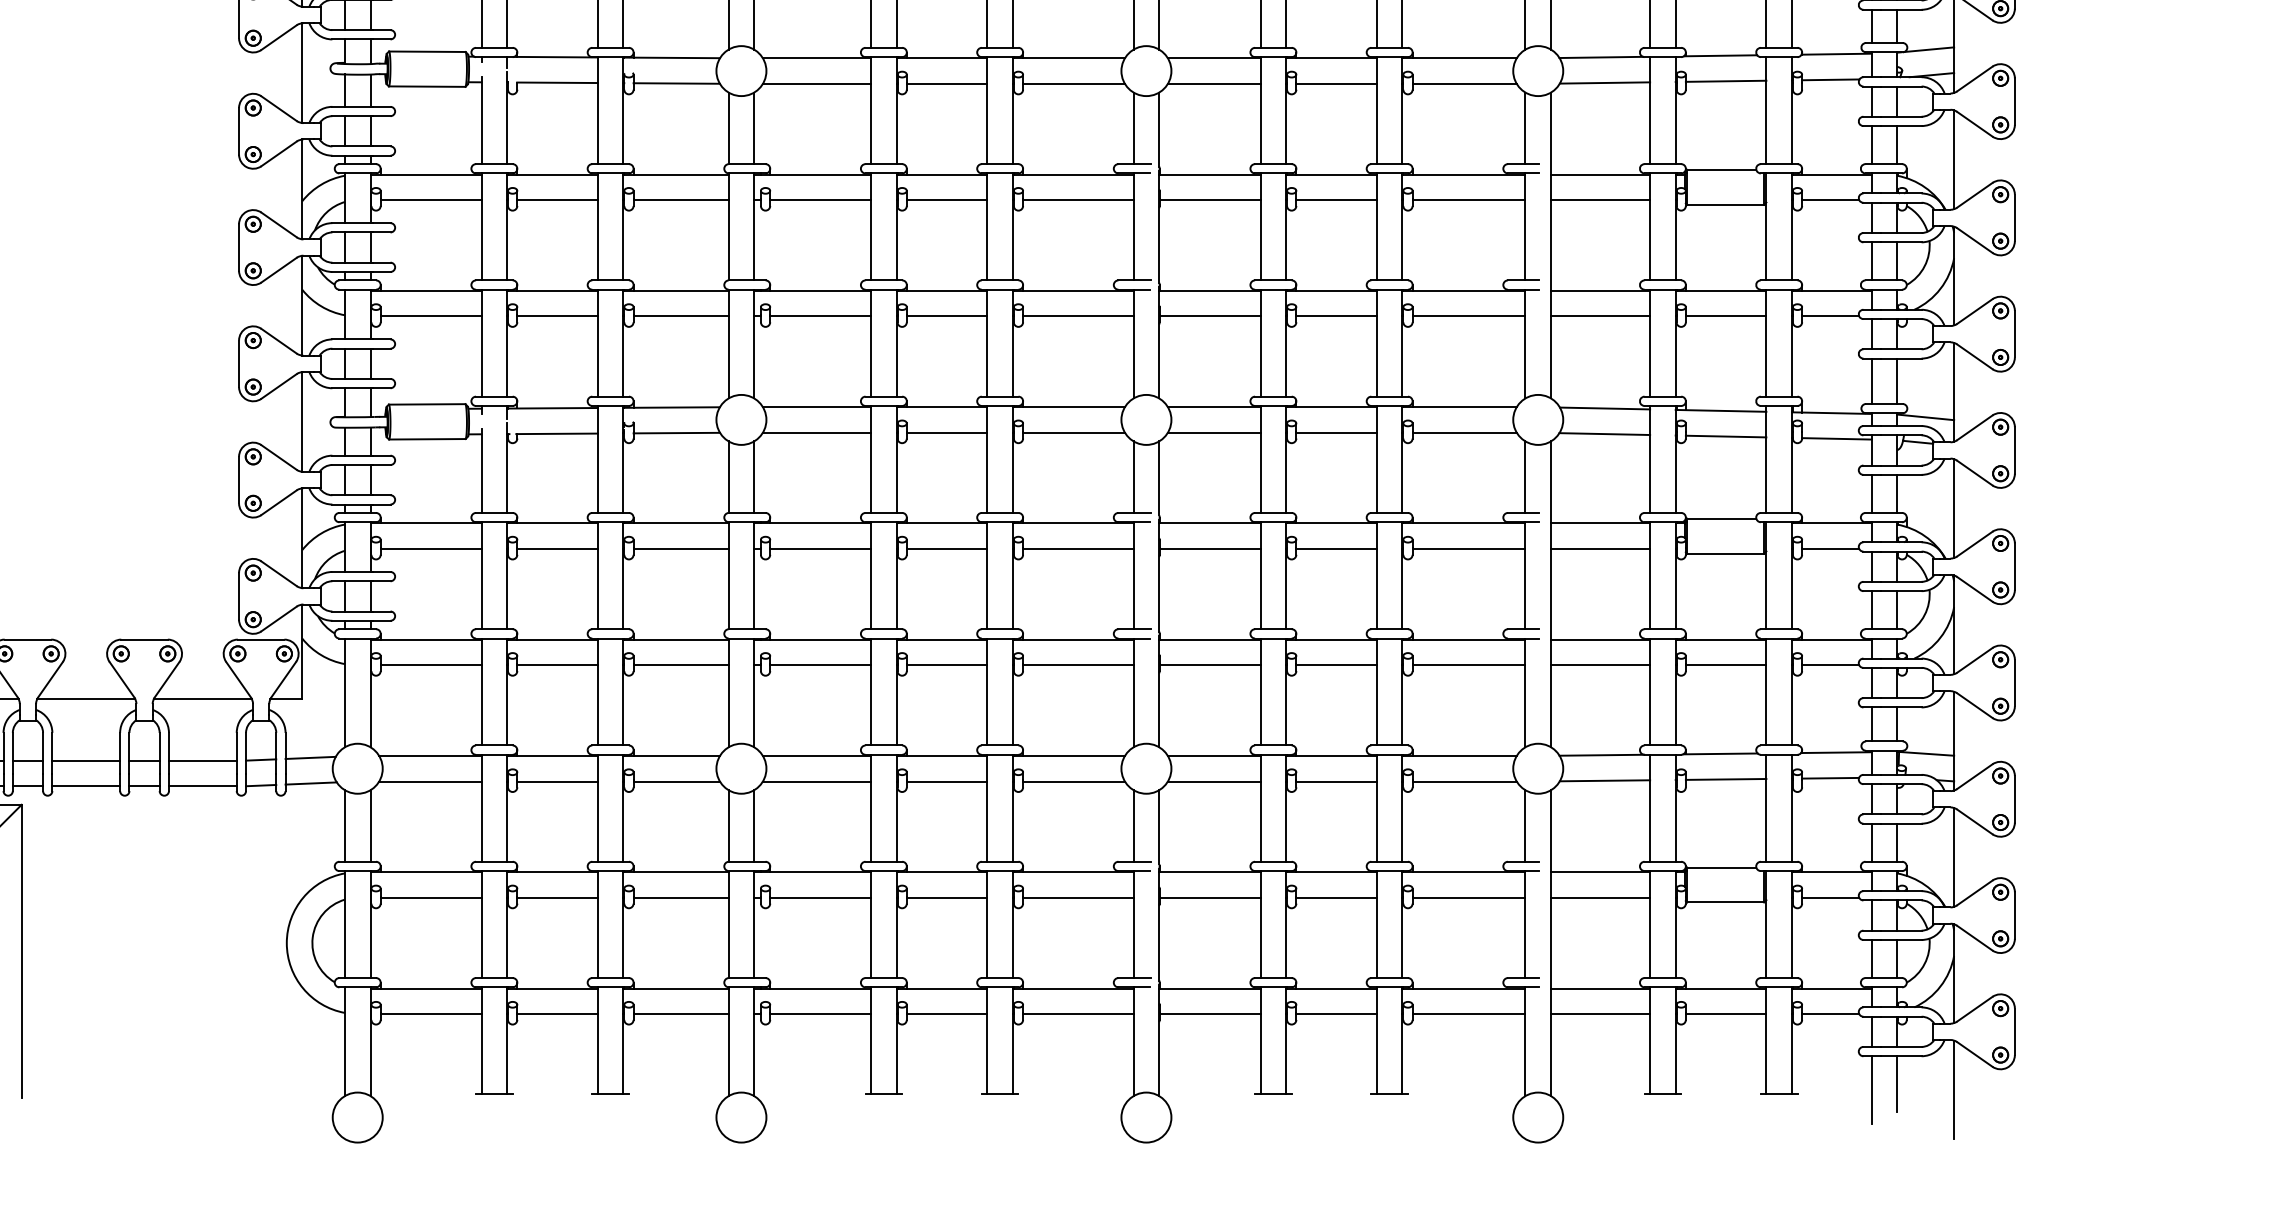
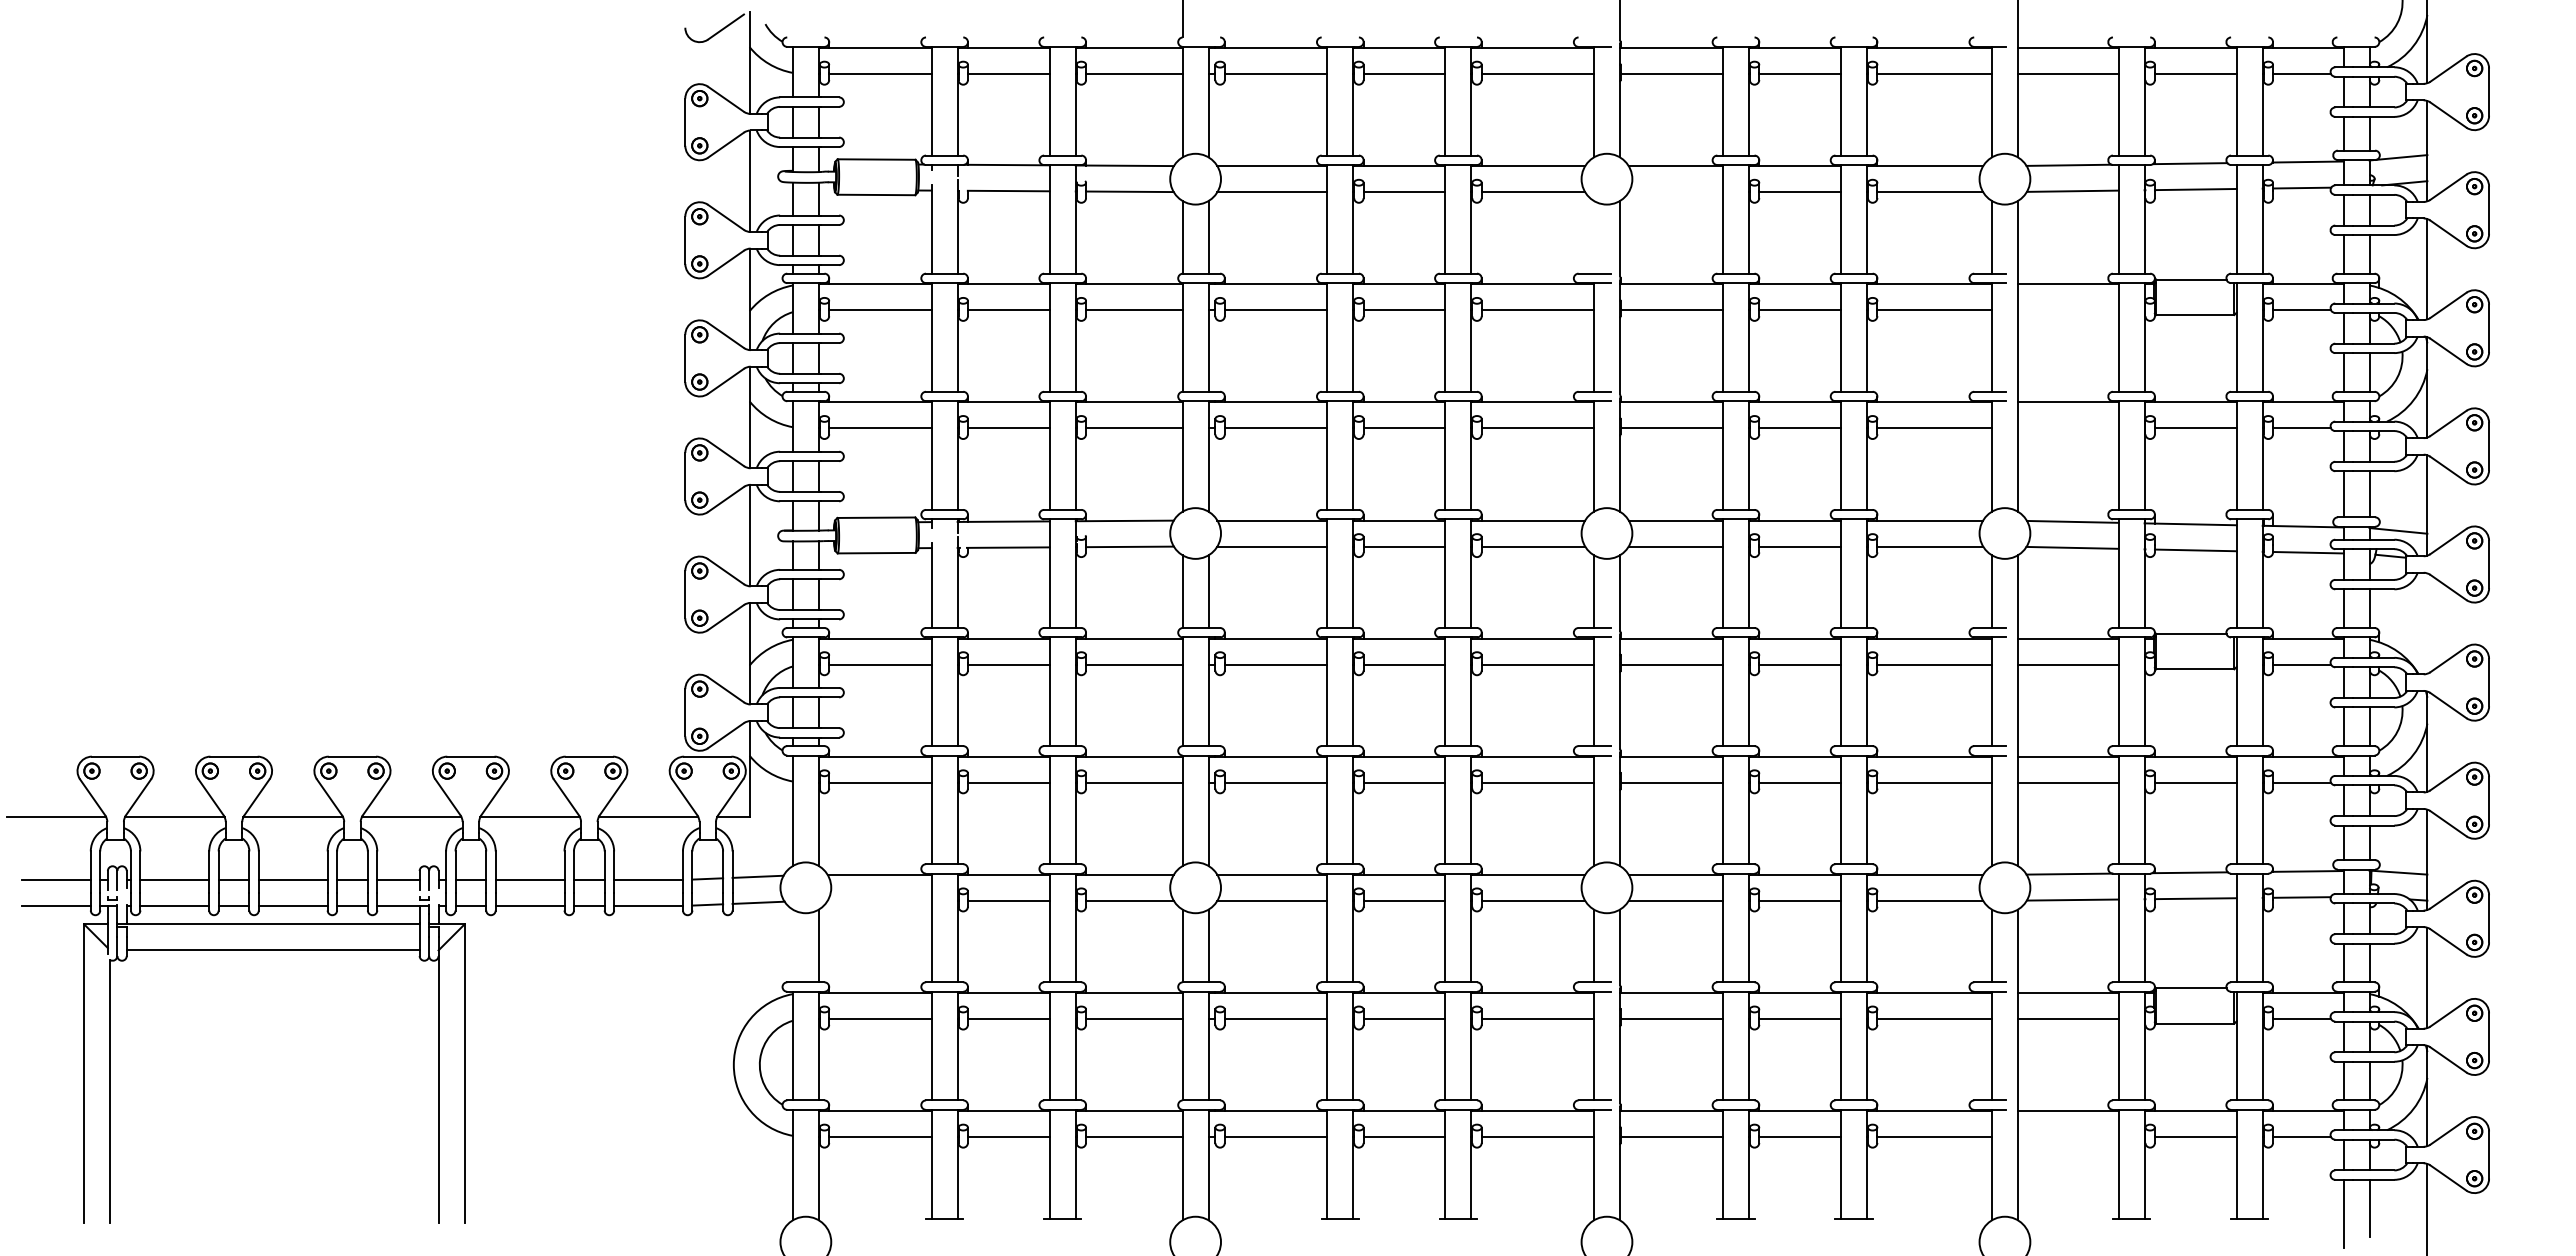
line: (1213, 84) -> (1675, 192), removed
line: (1133, 128) -> (1593, 237), removed
line: (1599, 200) -> (2067, 310), removed
line: (1599, 316) -> (2067, 428), removed
line: (1954, 508) -> (2427, 623), removed
line: (430, 781) -> (879, 900), removed
line: (344, 825) -> (792, 945), removed
line: (1599, 1014) -> (2067, 1137), removed

